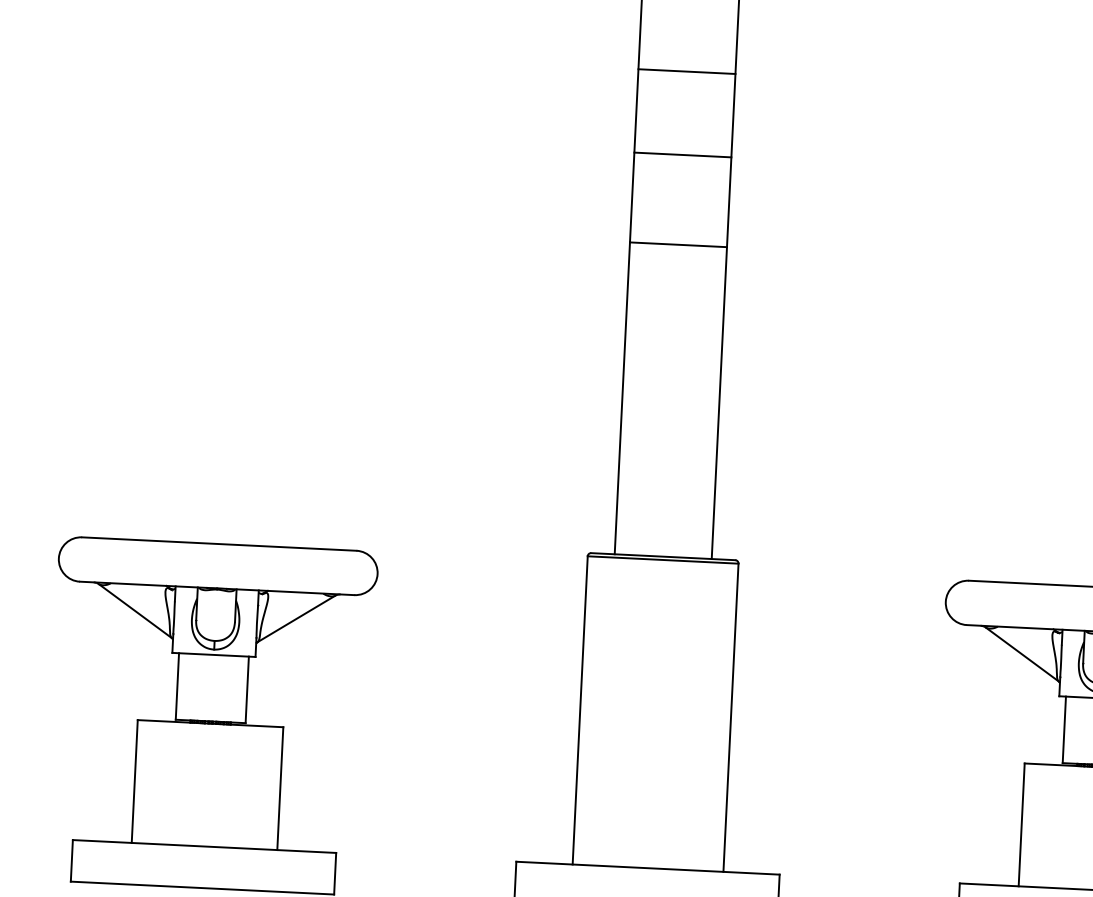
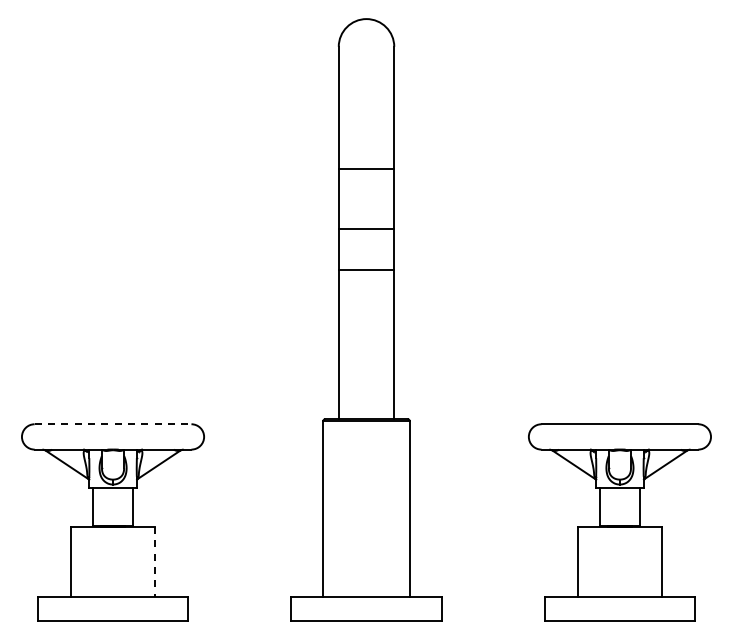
line: (687, 70) -> (366, 168), moved
line: (682, 154) -> (366, 228), moved
line: (678, 244) -> (366, 269), moved
line: (220, 544) -> (113, 424), solid -> dashed
line: (280, 789) -> (154, 562), solid -> dashed

